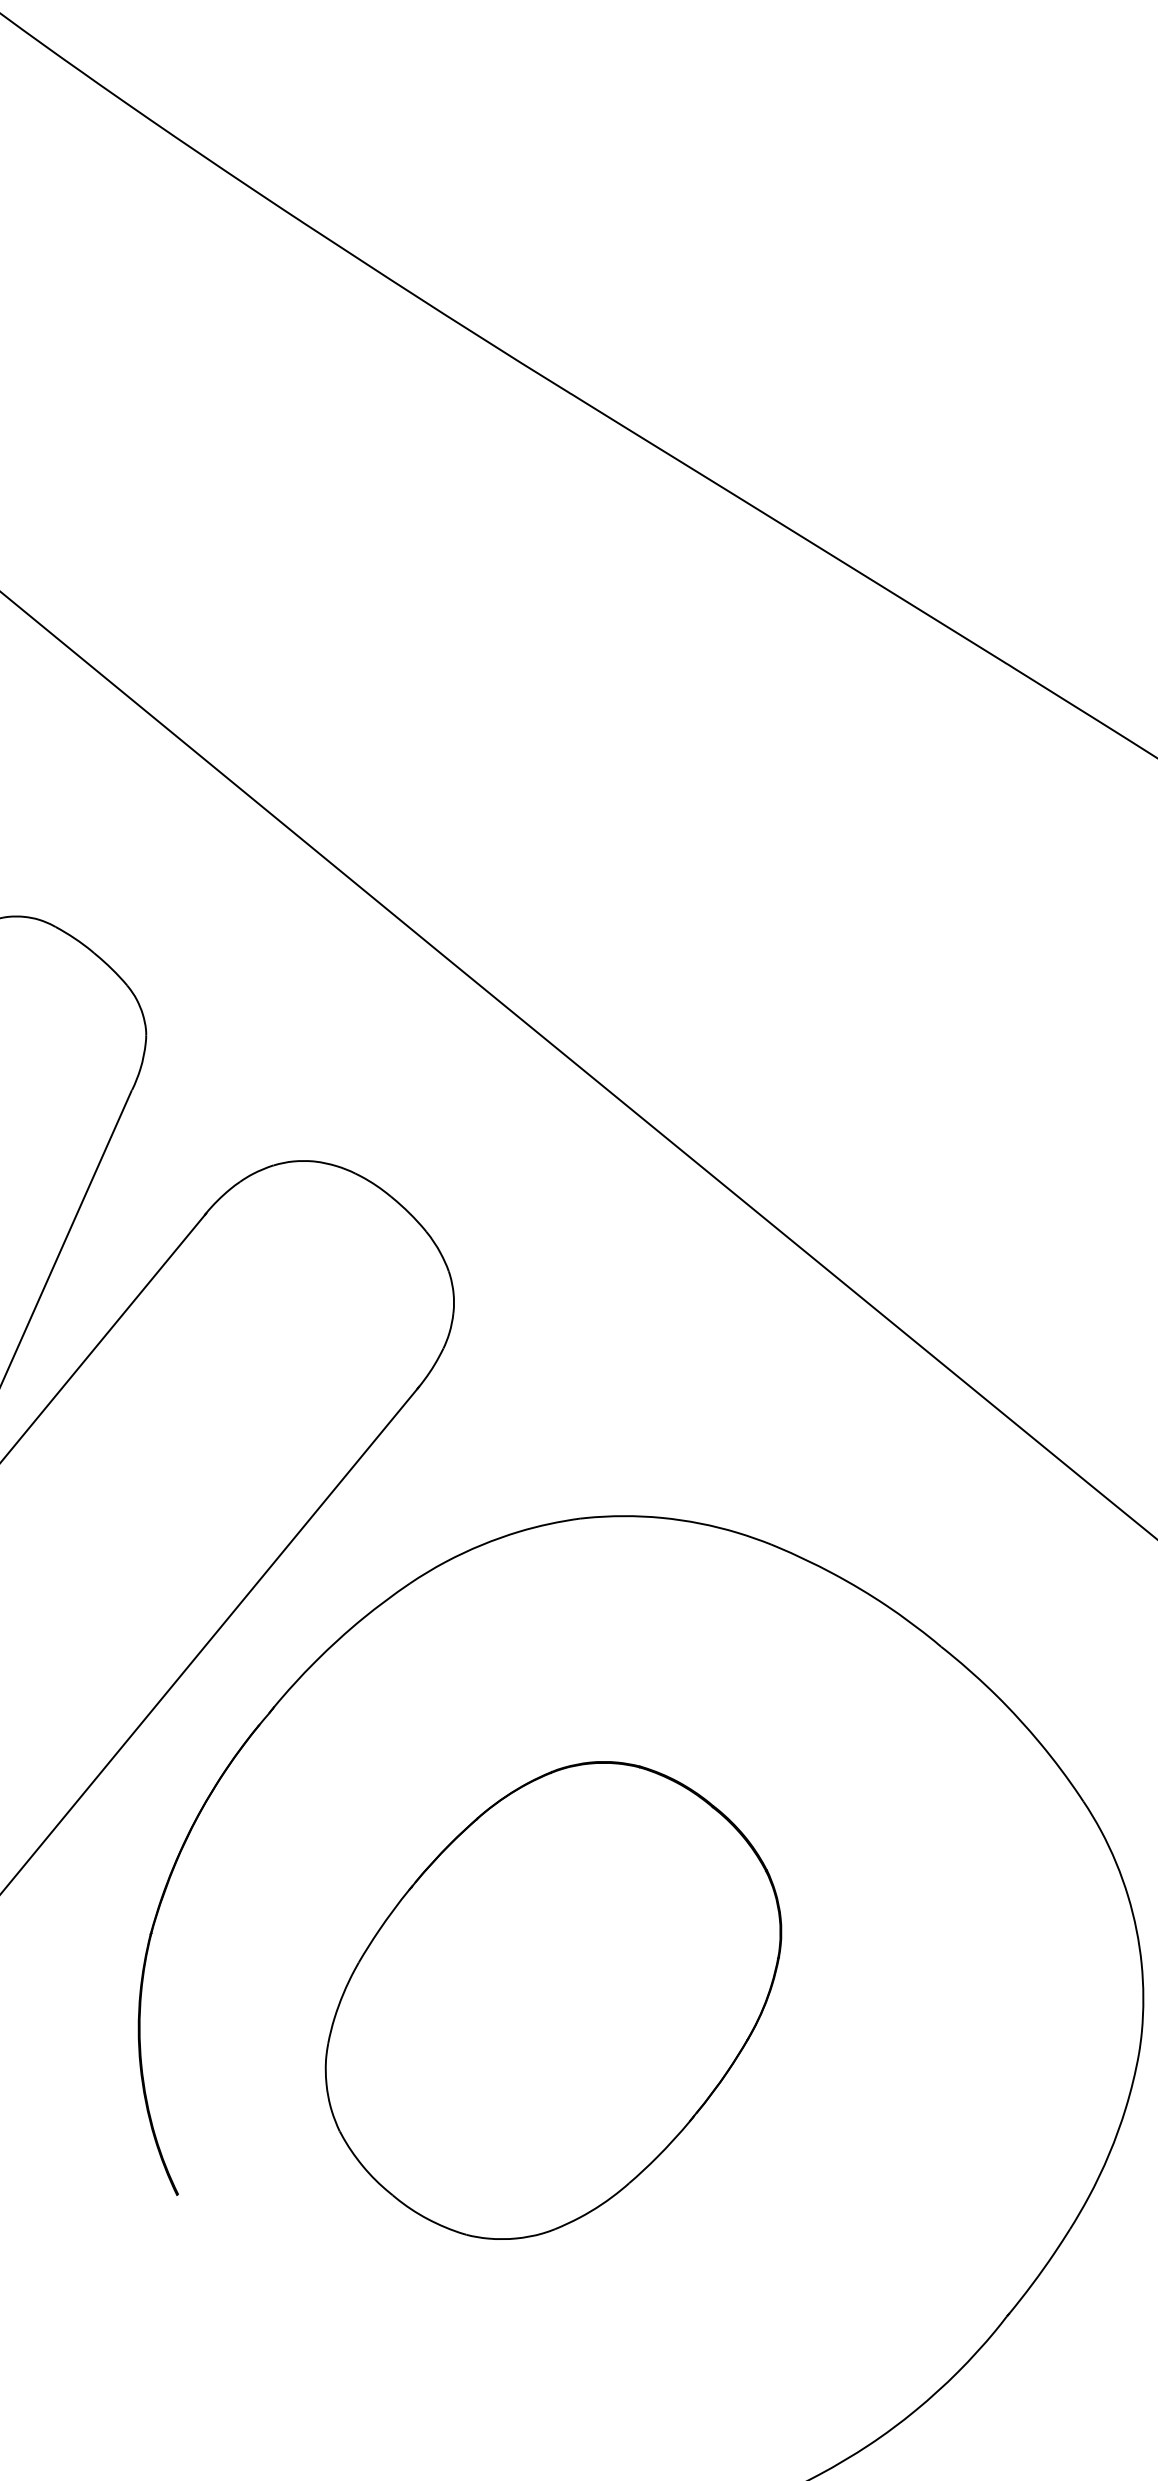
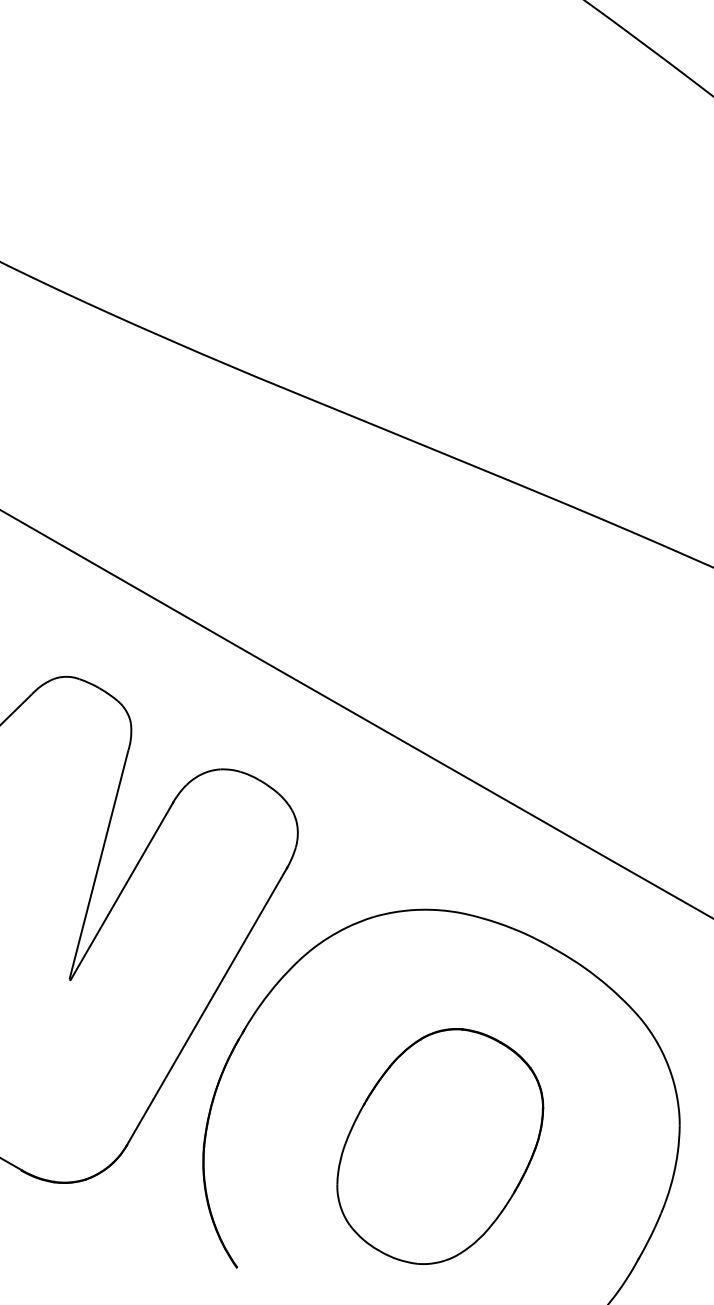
part: (553, 2000) -> (440, 1146), moved

